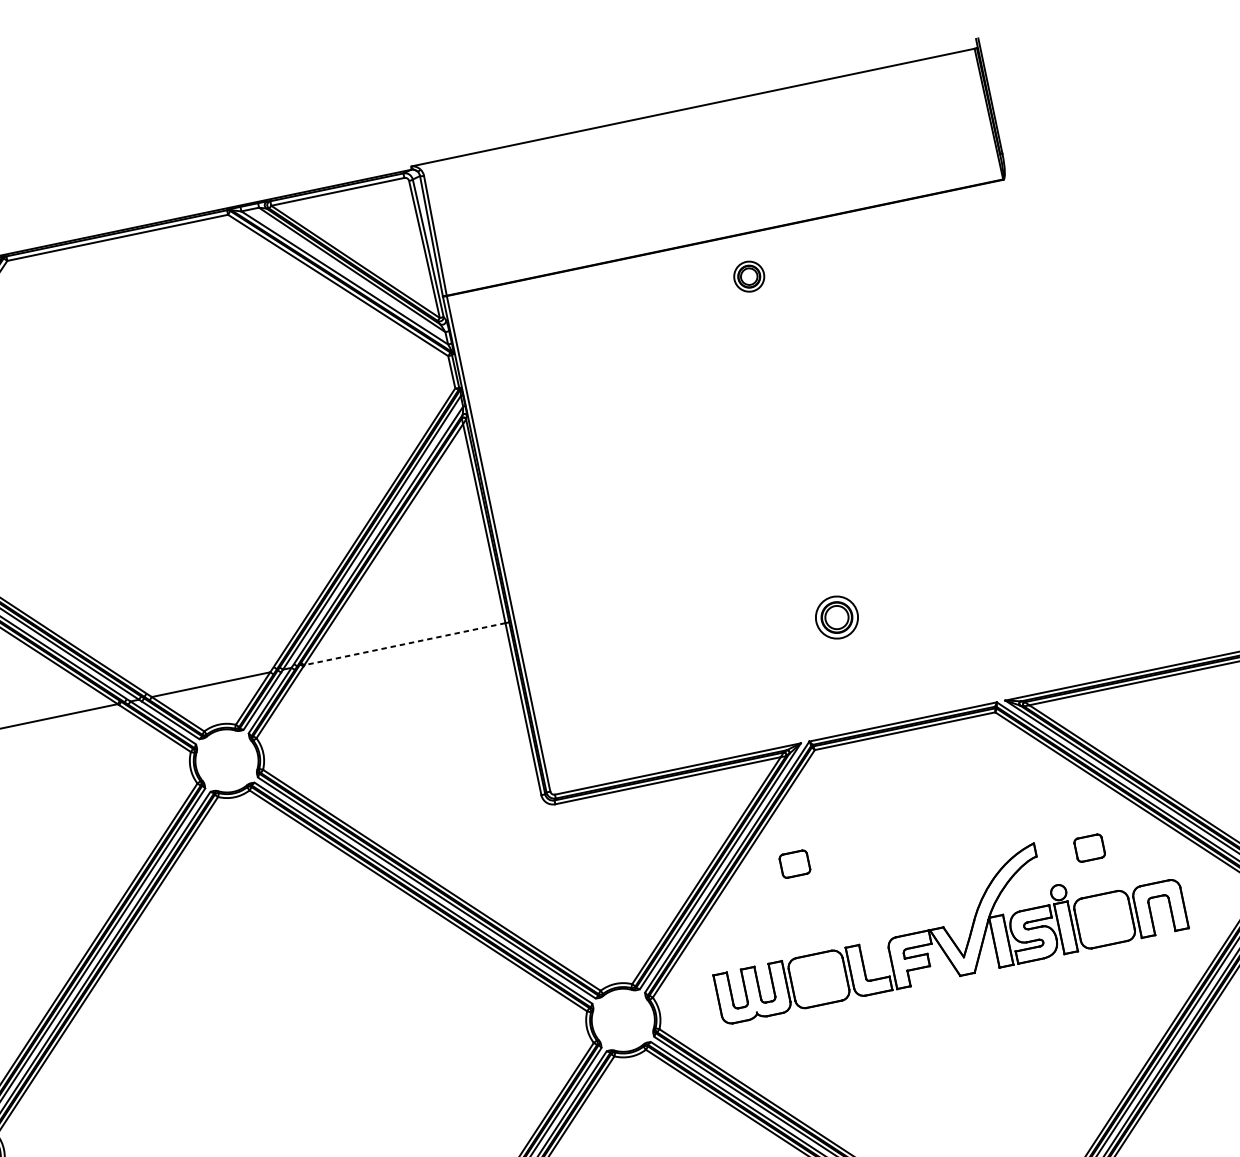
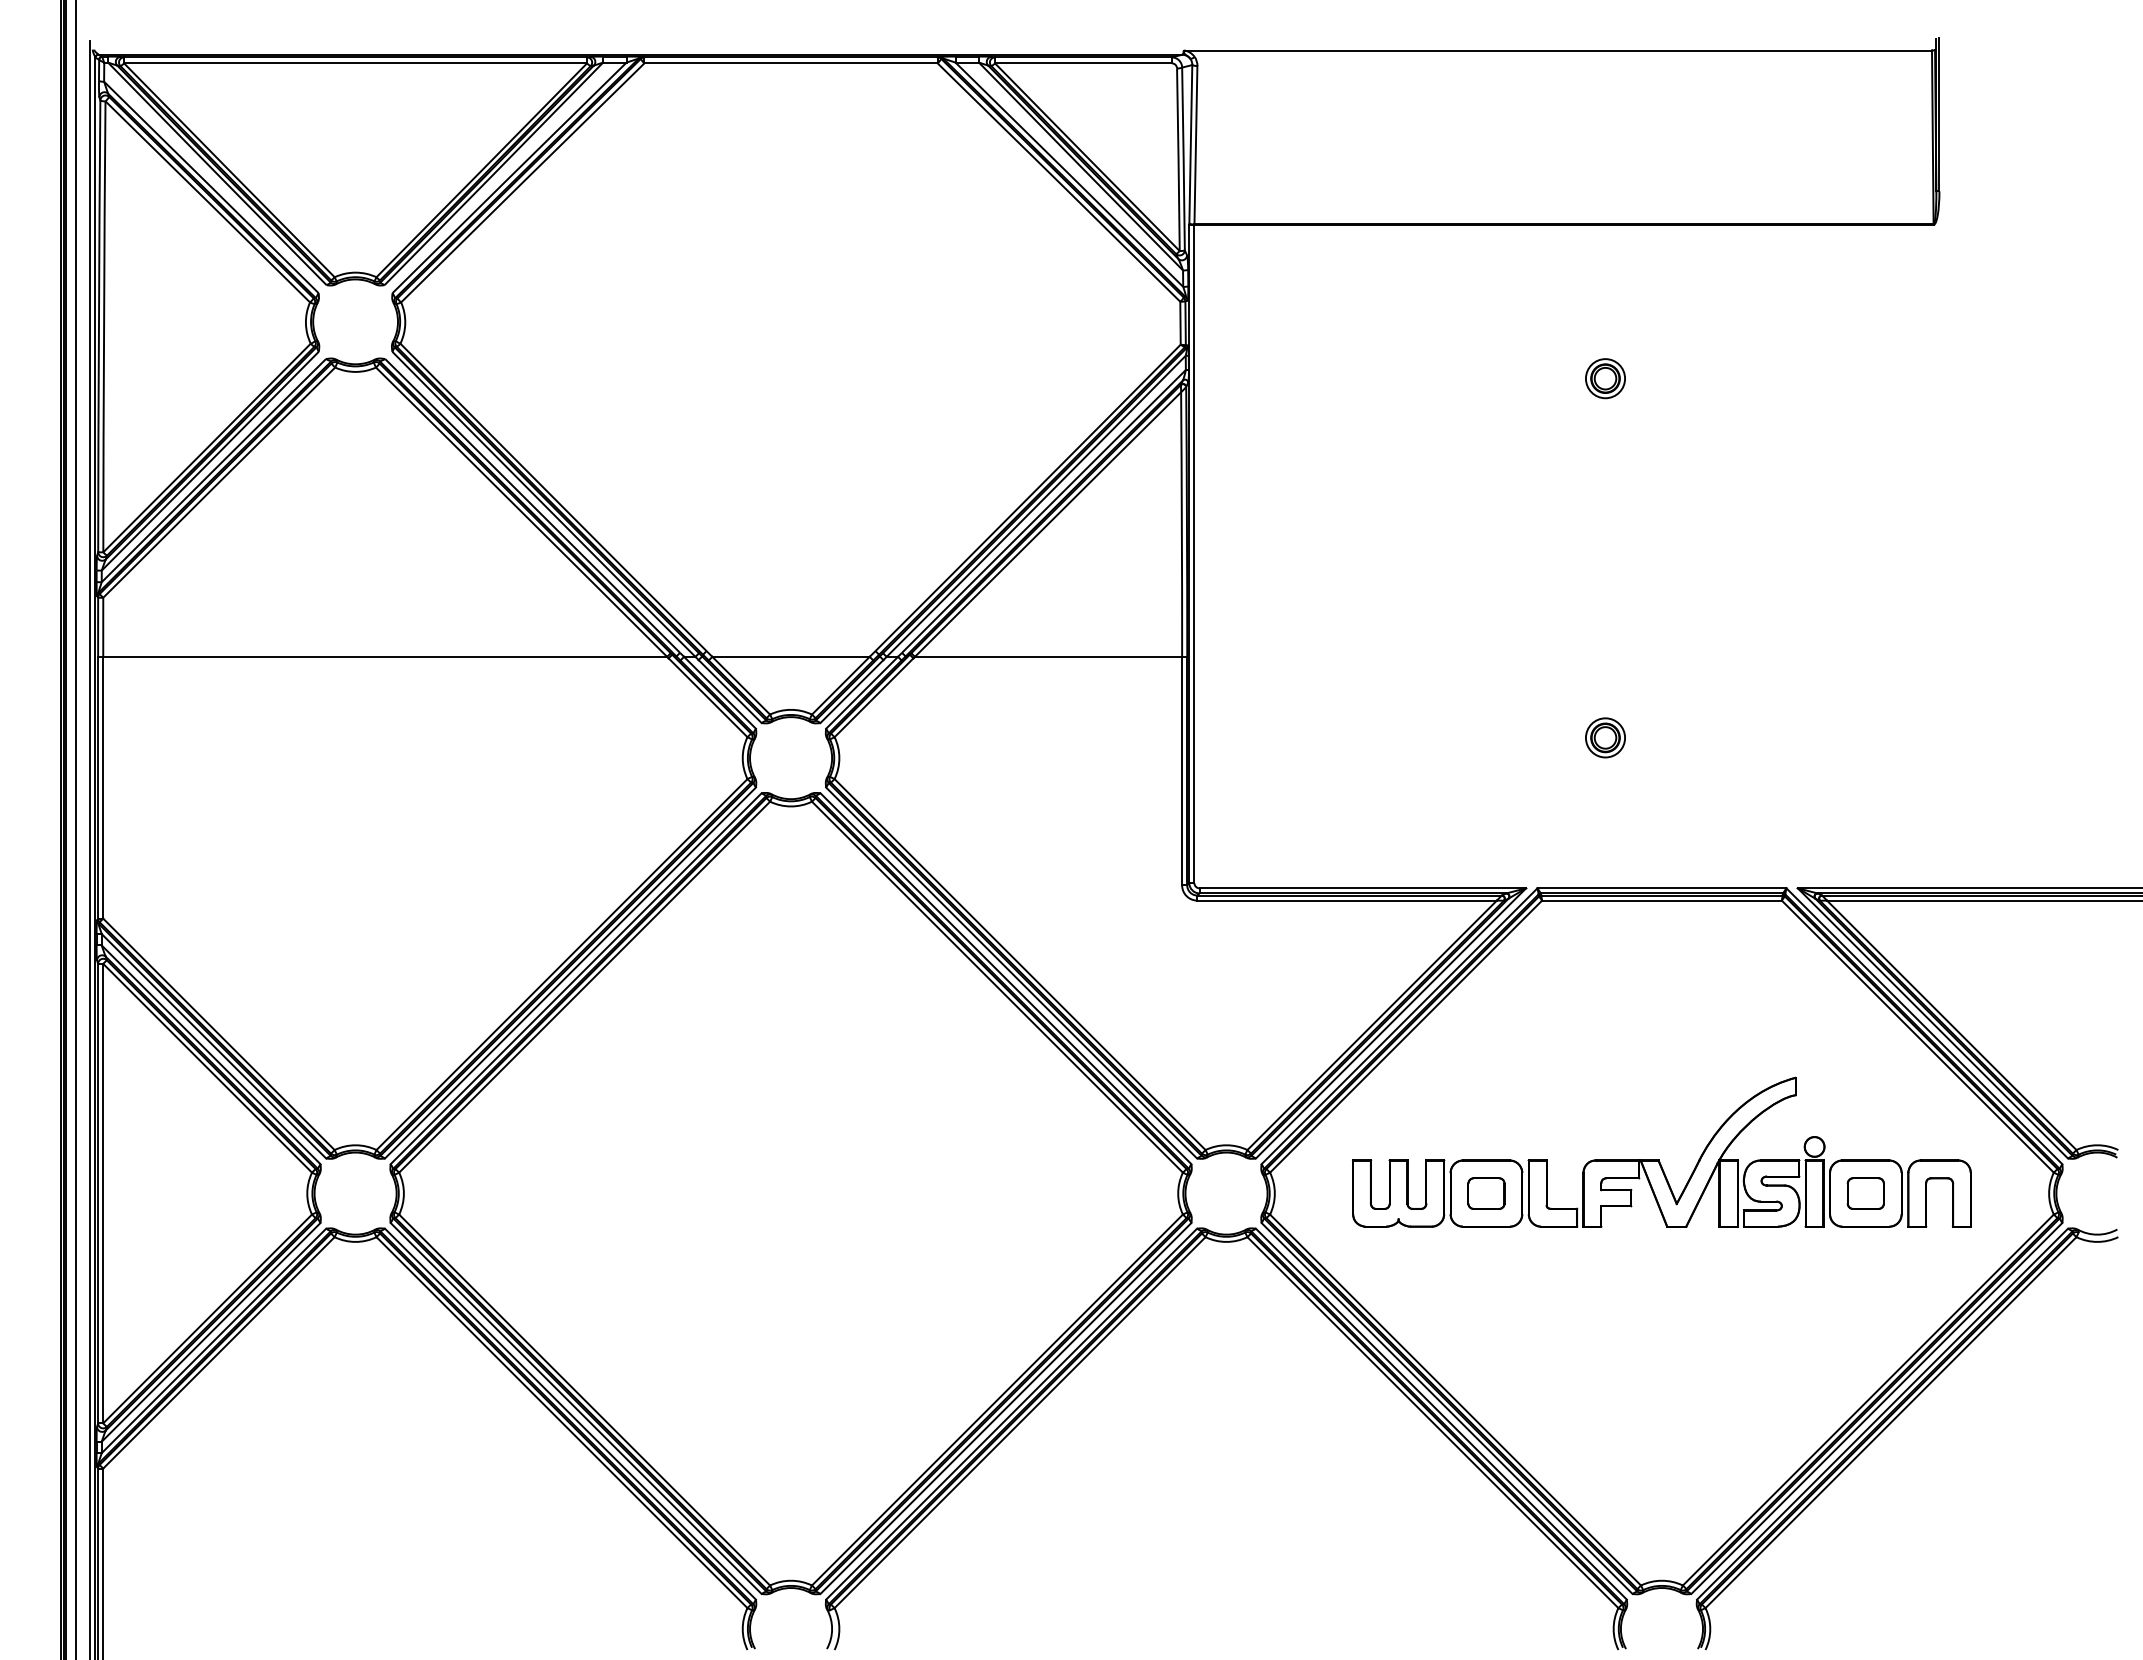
part: (749, 276) -> (1605, 378), moved
part: (836, 617) -> (1605, 737), size x0.71
line: (404, 643) -> (1048, 656), dashed -> solid
part: (1089, 848) -> (1865, 1193), moved
part: (794, 864) -> (1486, 1193), moved

